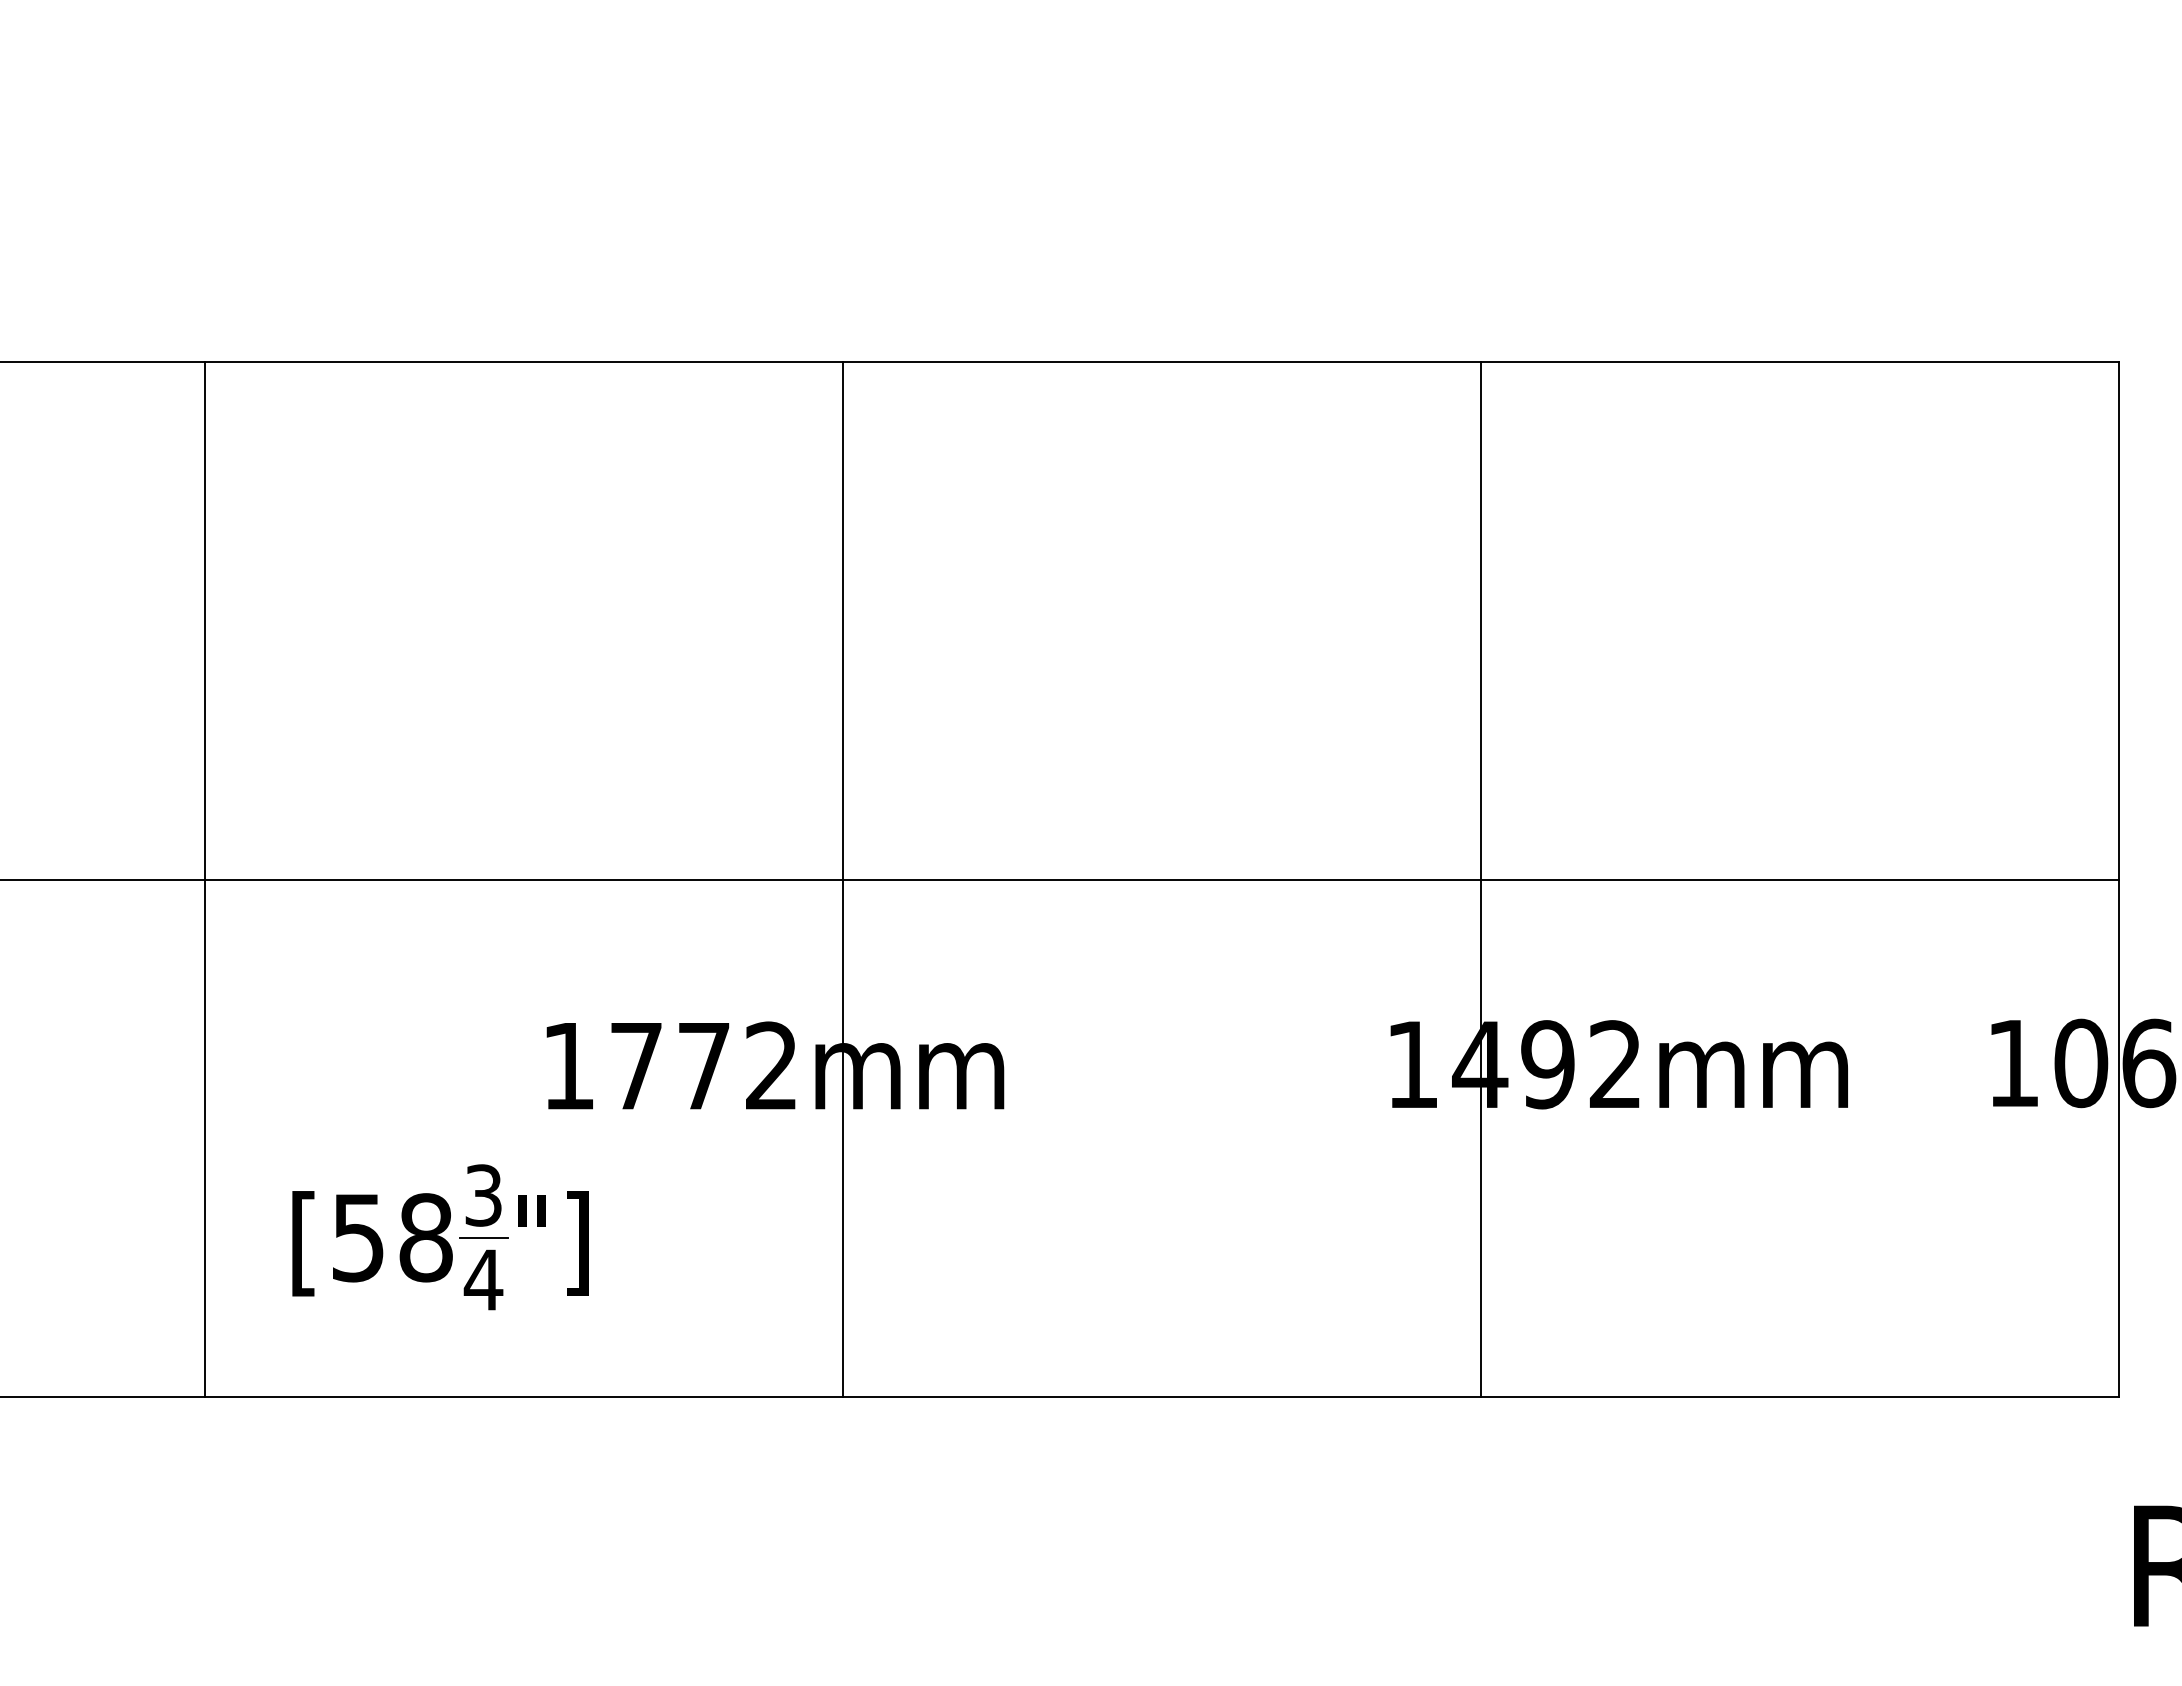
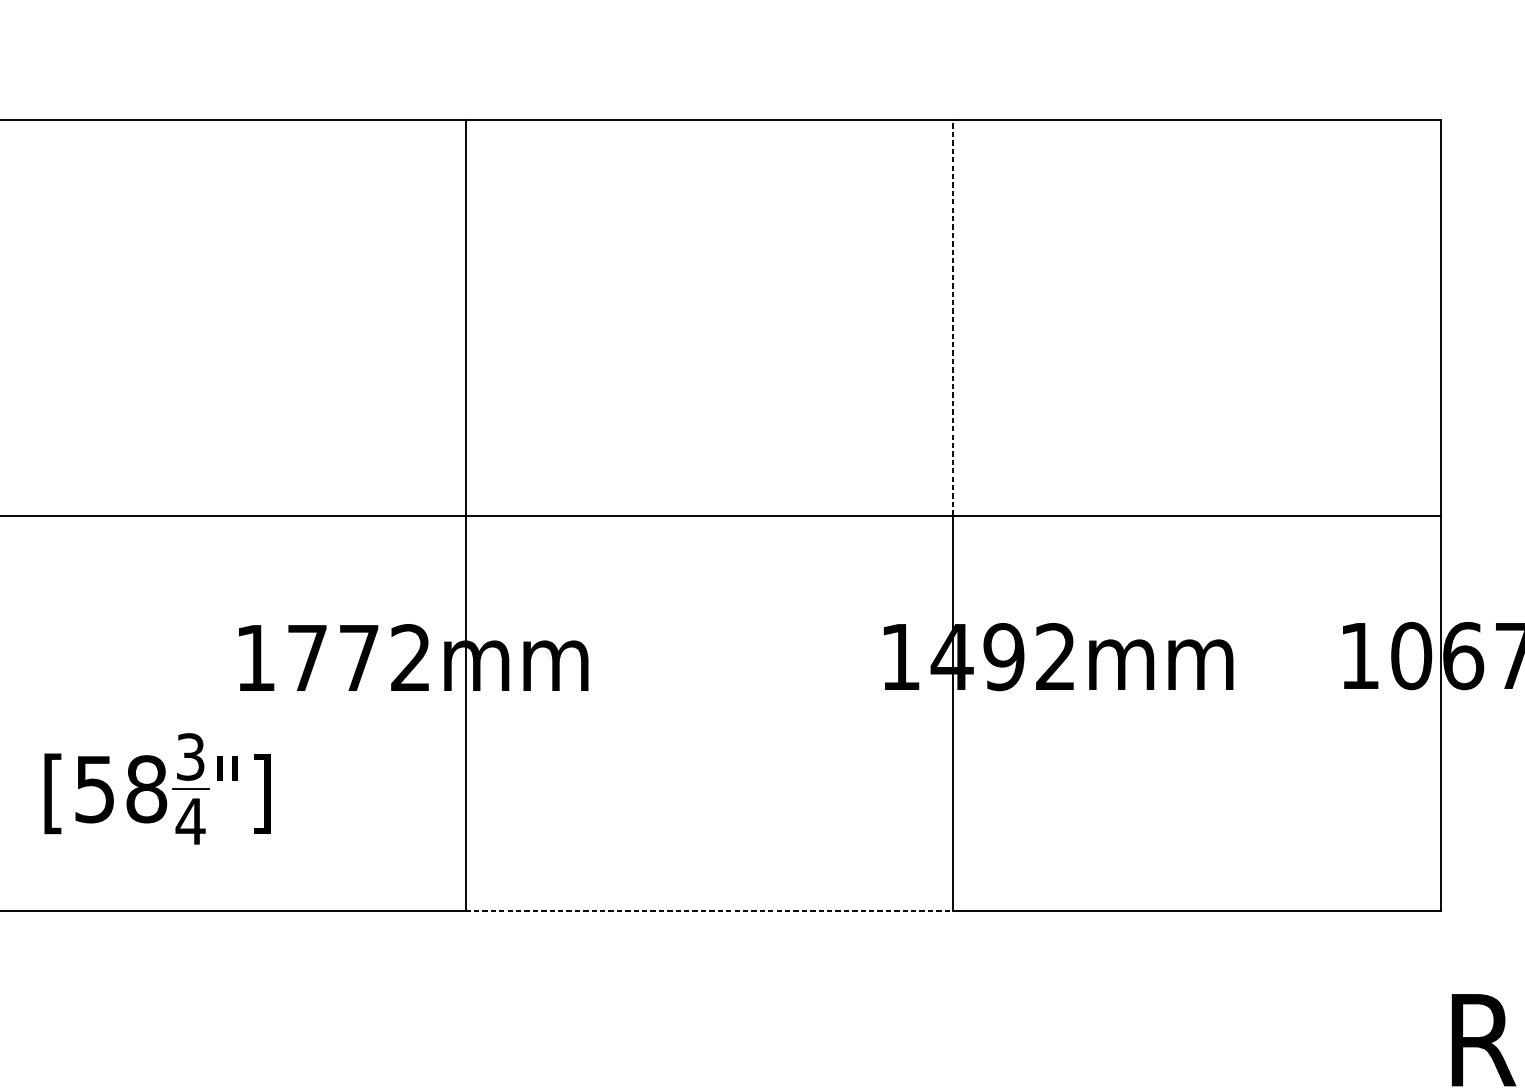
line: (1481, 620) -> (953, 317), solid -> dashed
line: (1162, 1396) -> (709, 910), solid -> dashed

